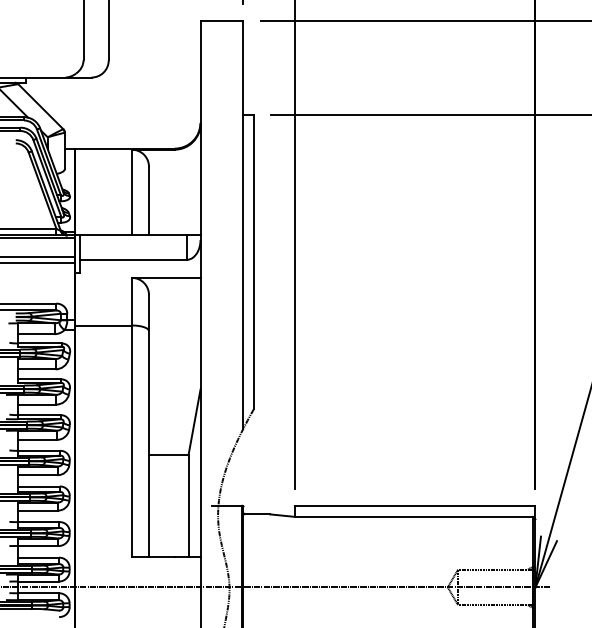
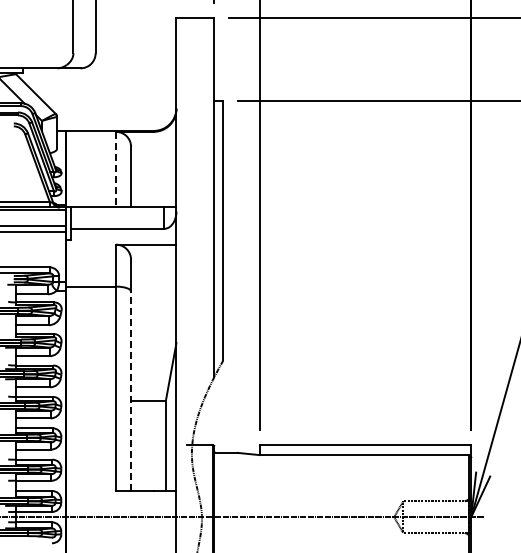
line: (132, 192) -> (116, 169), solid -> dashed
line: (149, 444) -> (131, 391), solid -> dashed

